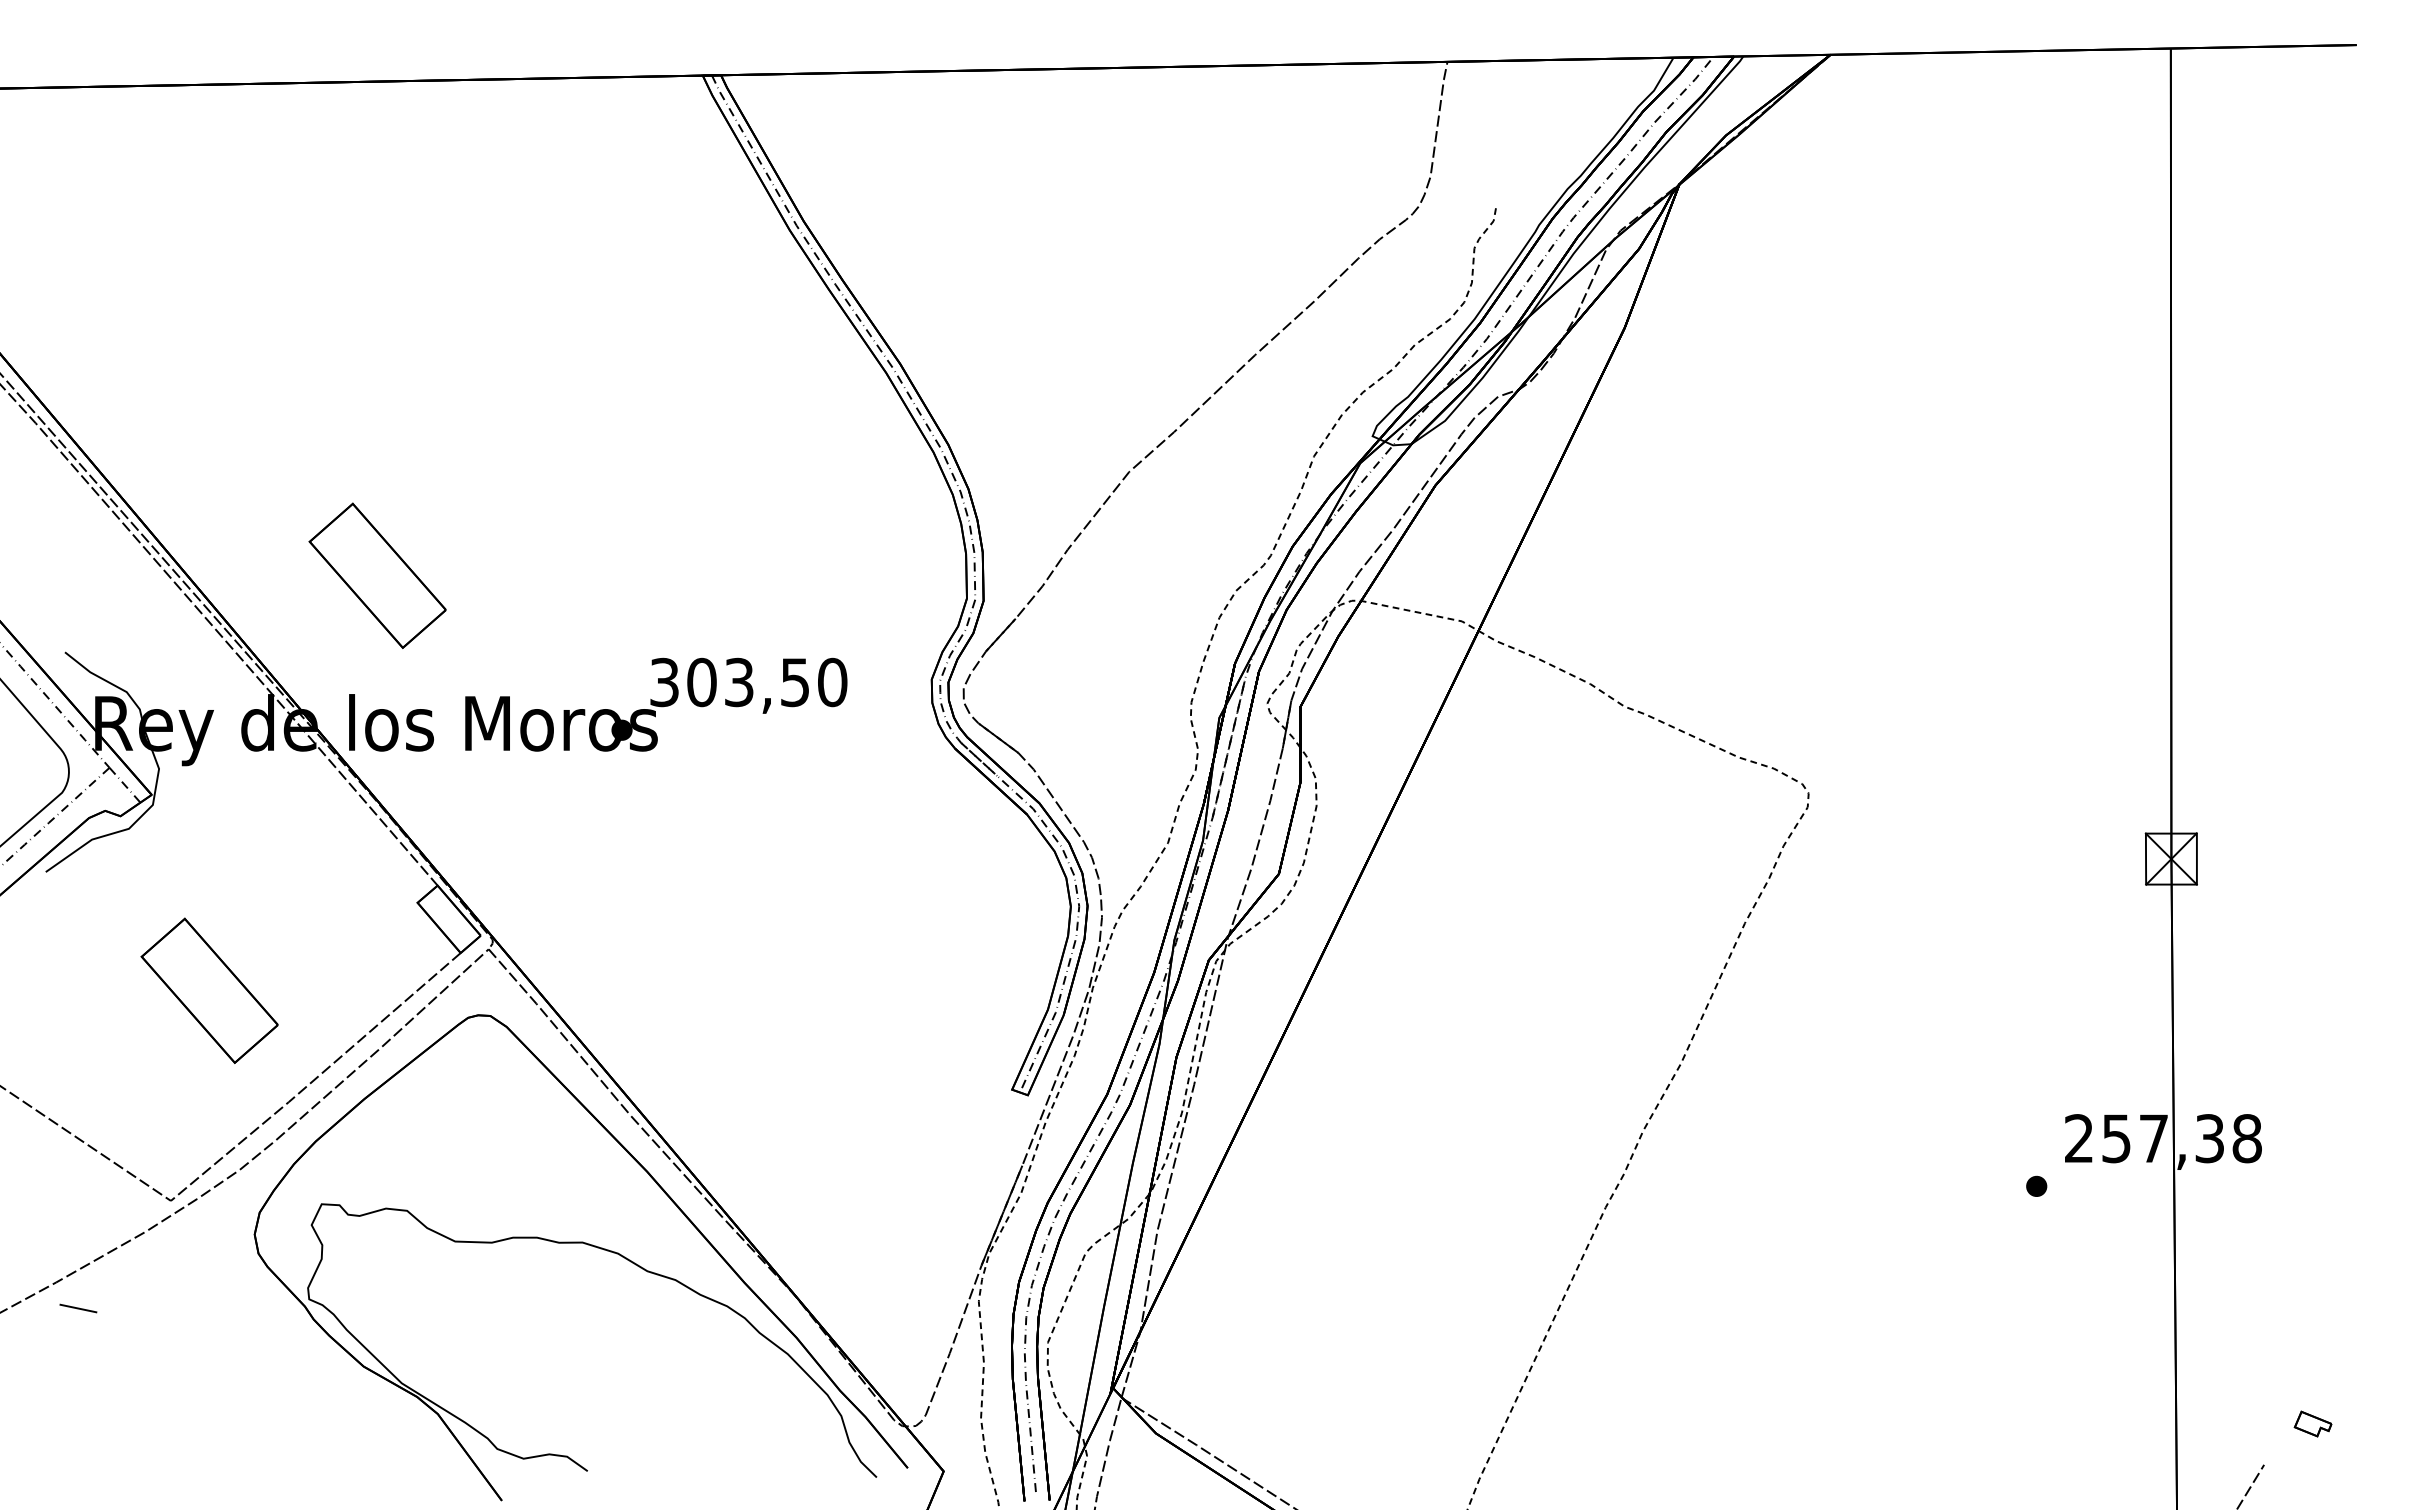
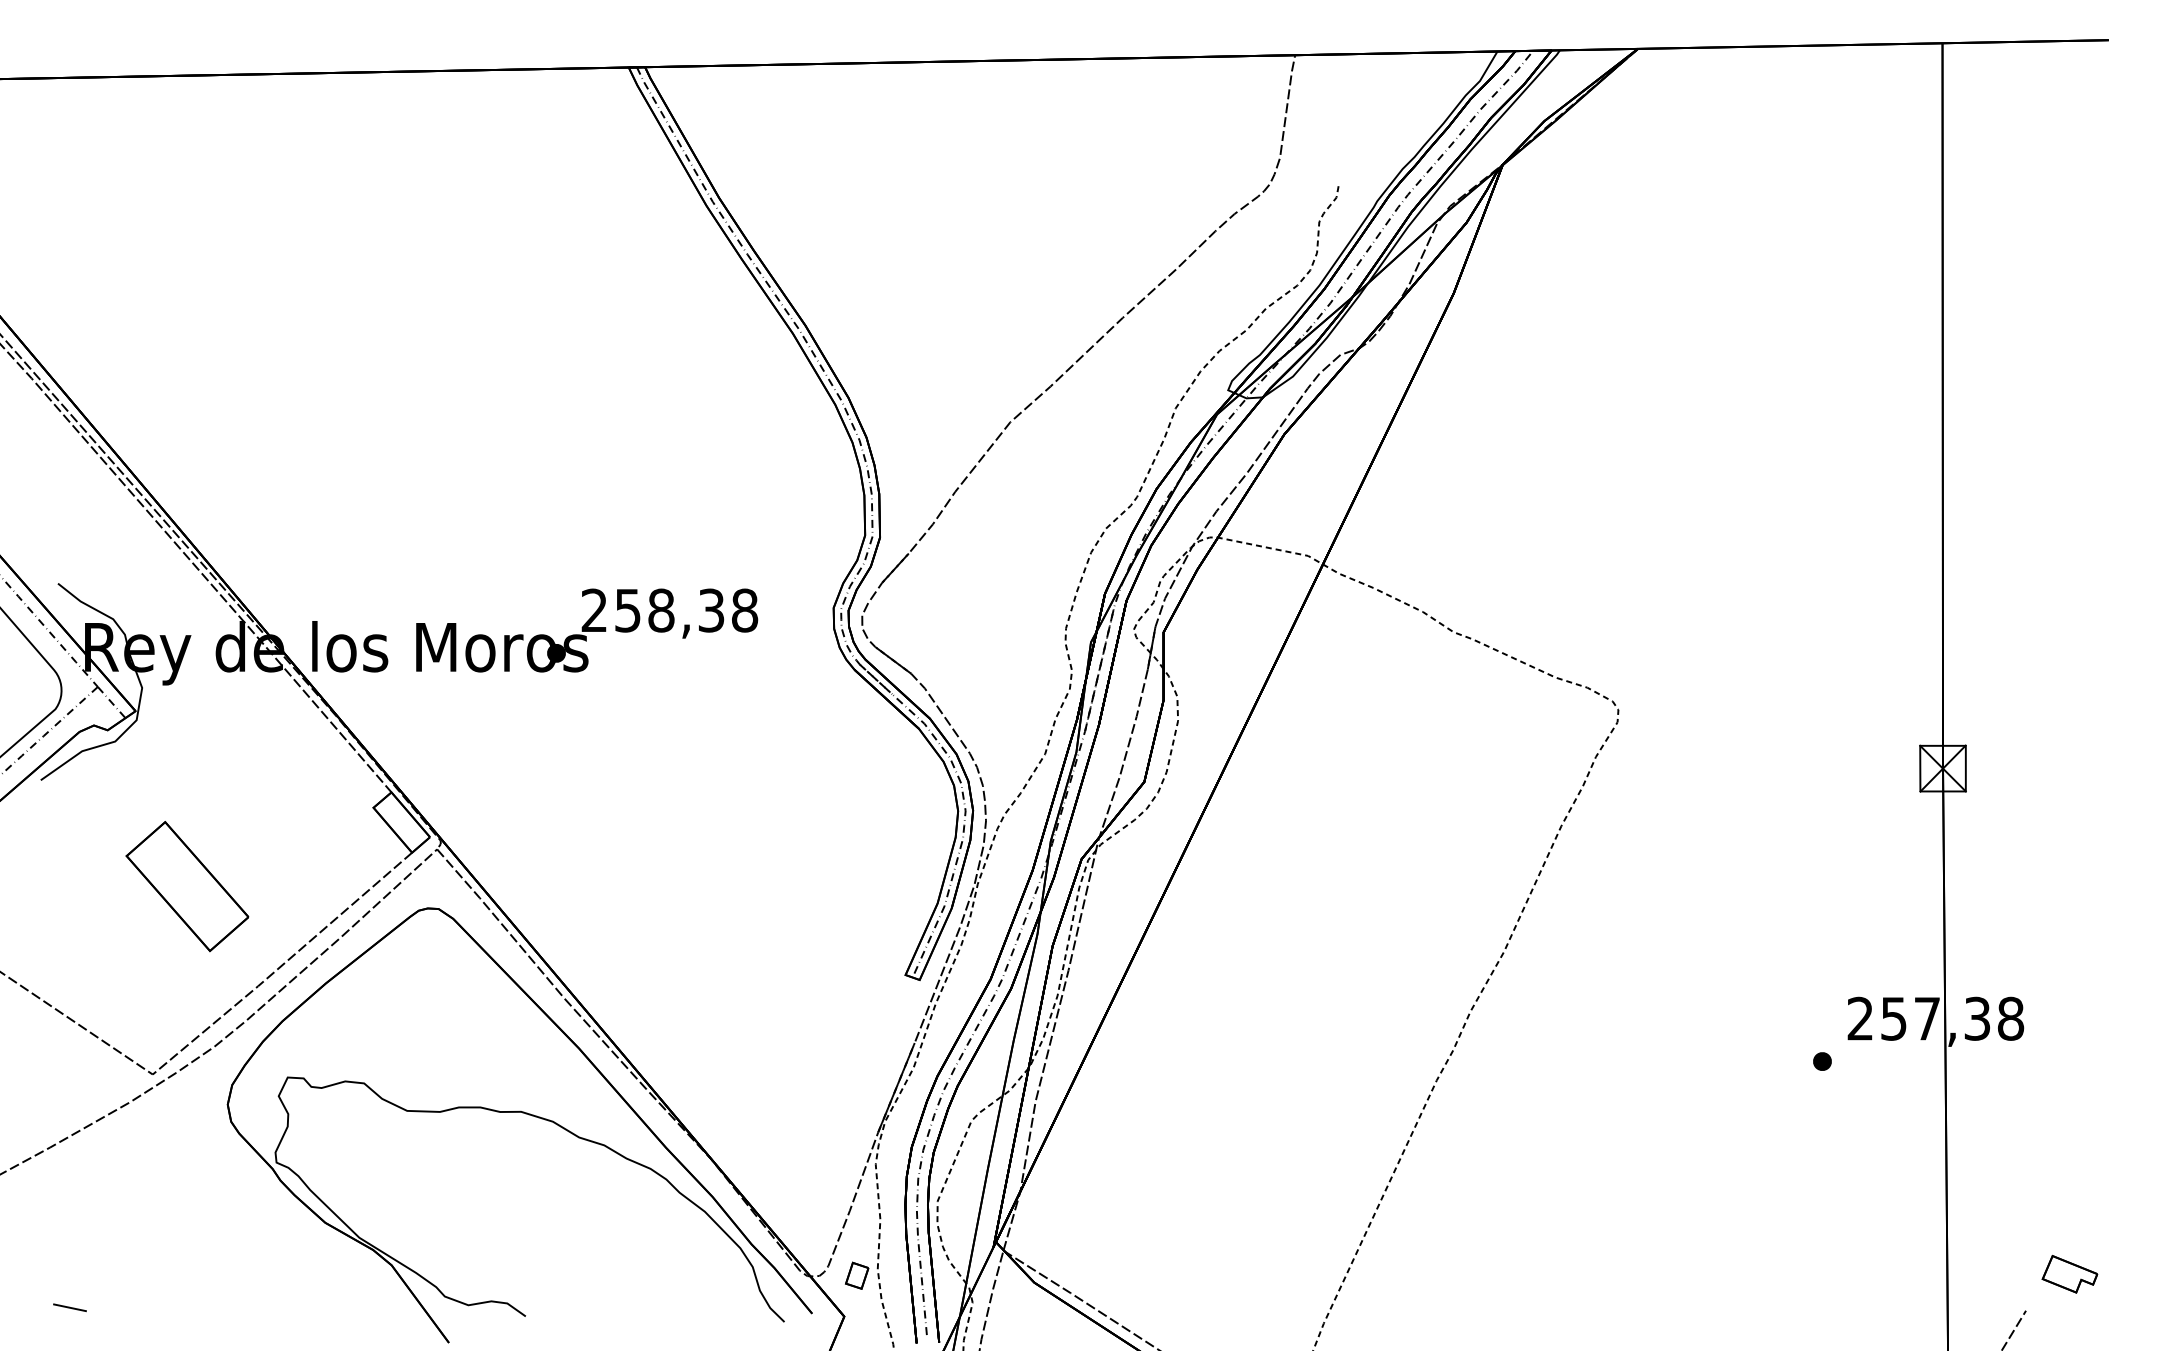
part: (377, 575) -> (337, 514), removed
text: (748, 682) -> (669, 610), 303,50 -> 258,38
line: (78, 1308) -> (70, 1307), moved
part: (2312, 1423) -> (2069, 1273), size x1.67
part: (957, 1425) -> (856, 1275), added

